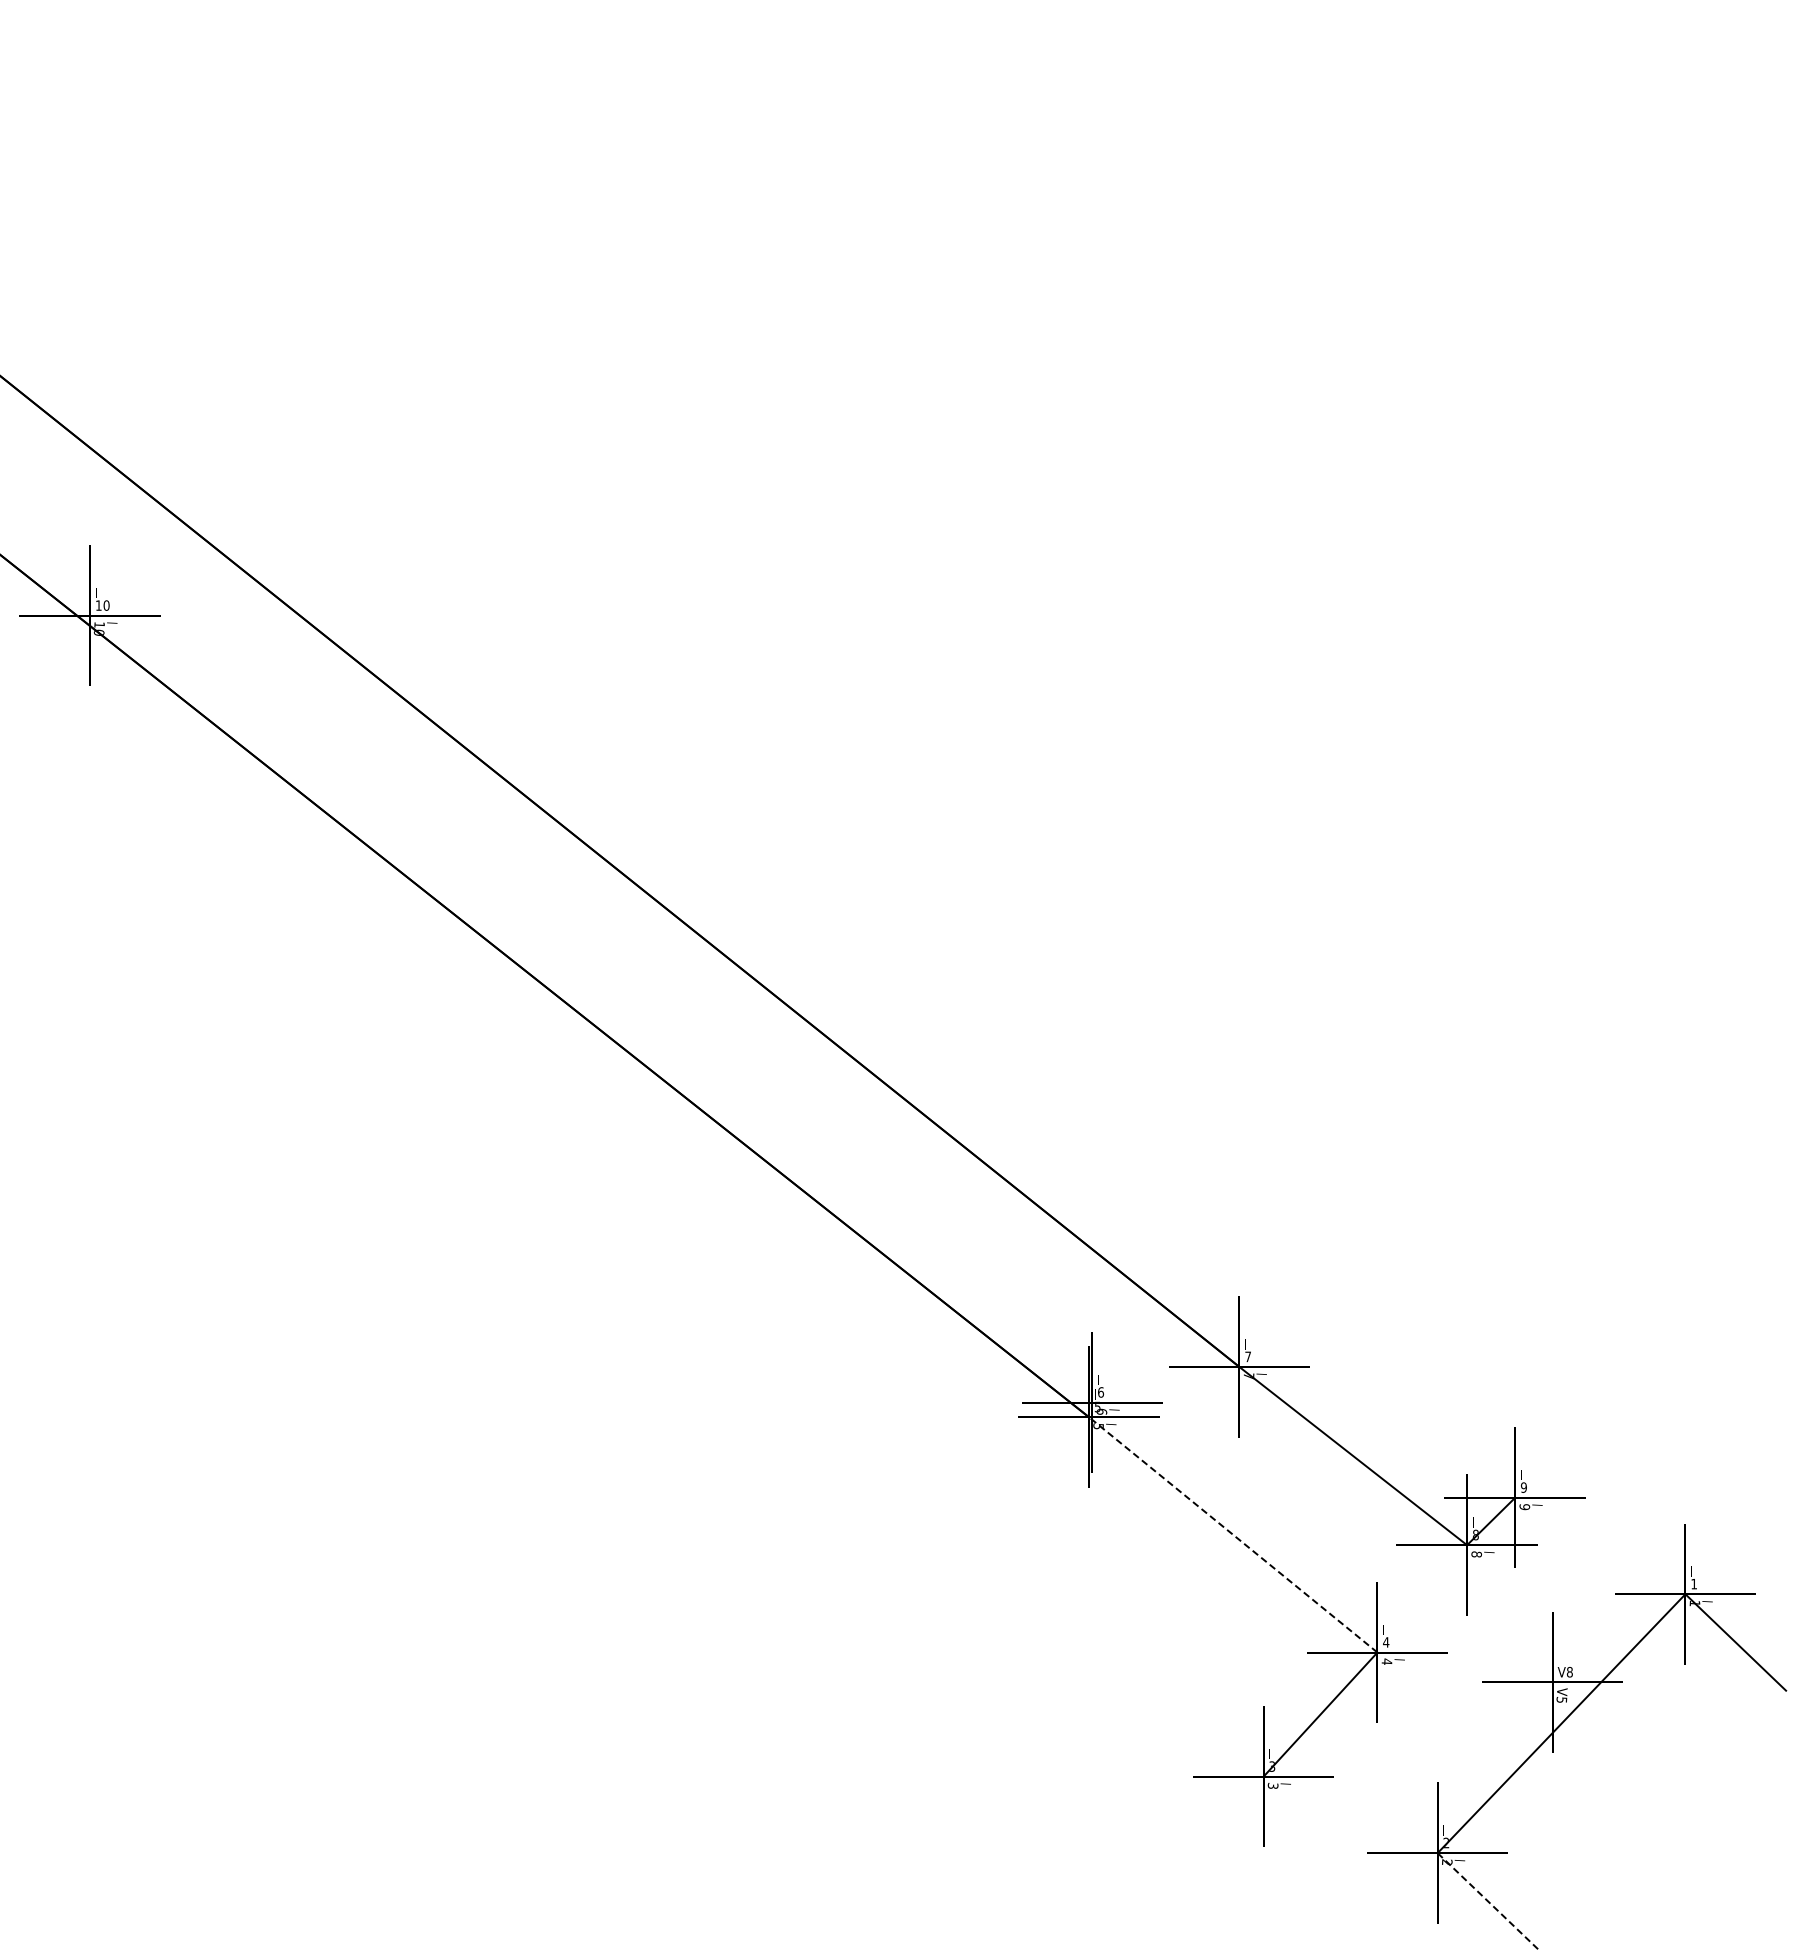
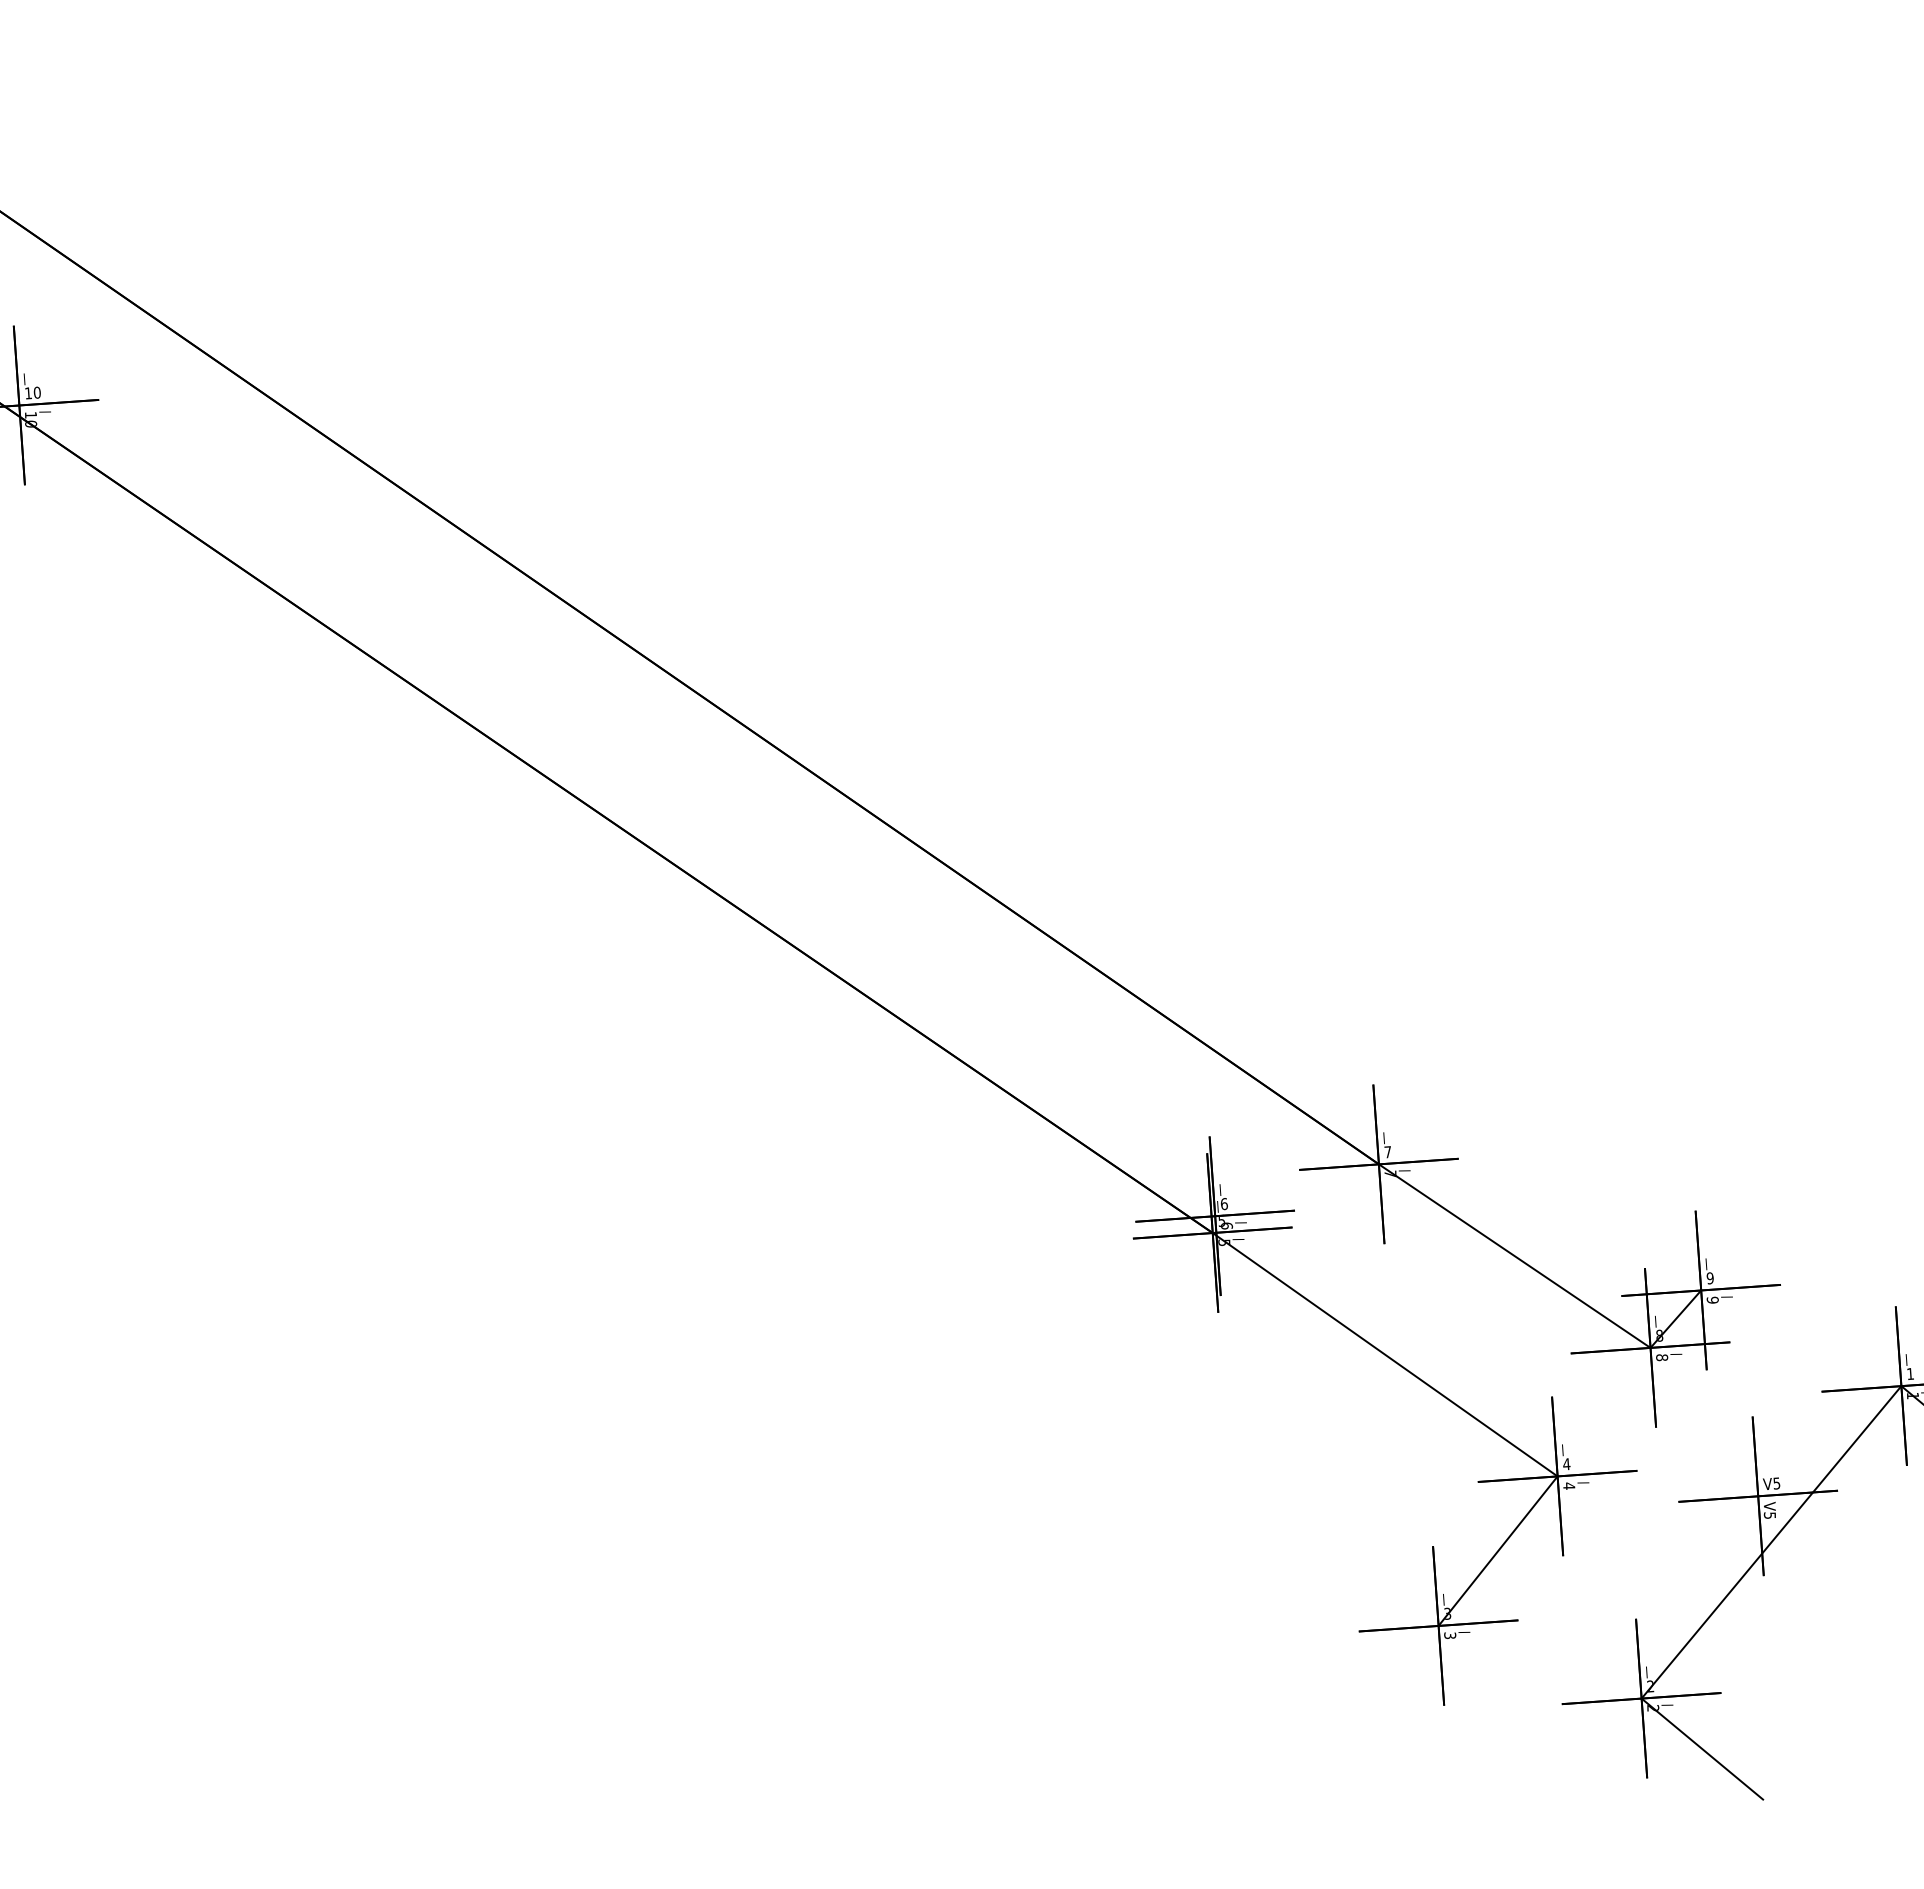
line: (1232, 1534) -> (1384, 1354), dashed -> solid
text: (1569, 1672) -> (1776, 1483), V8 -> V5
line: (1488, 1901) -> (1702, 1749), dashed -> solid

